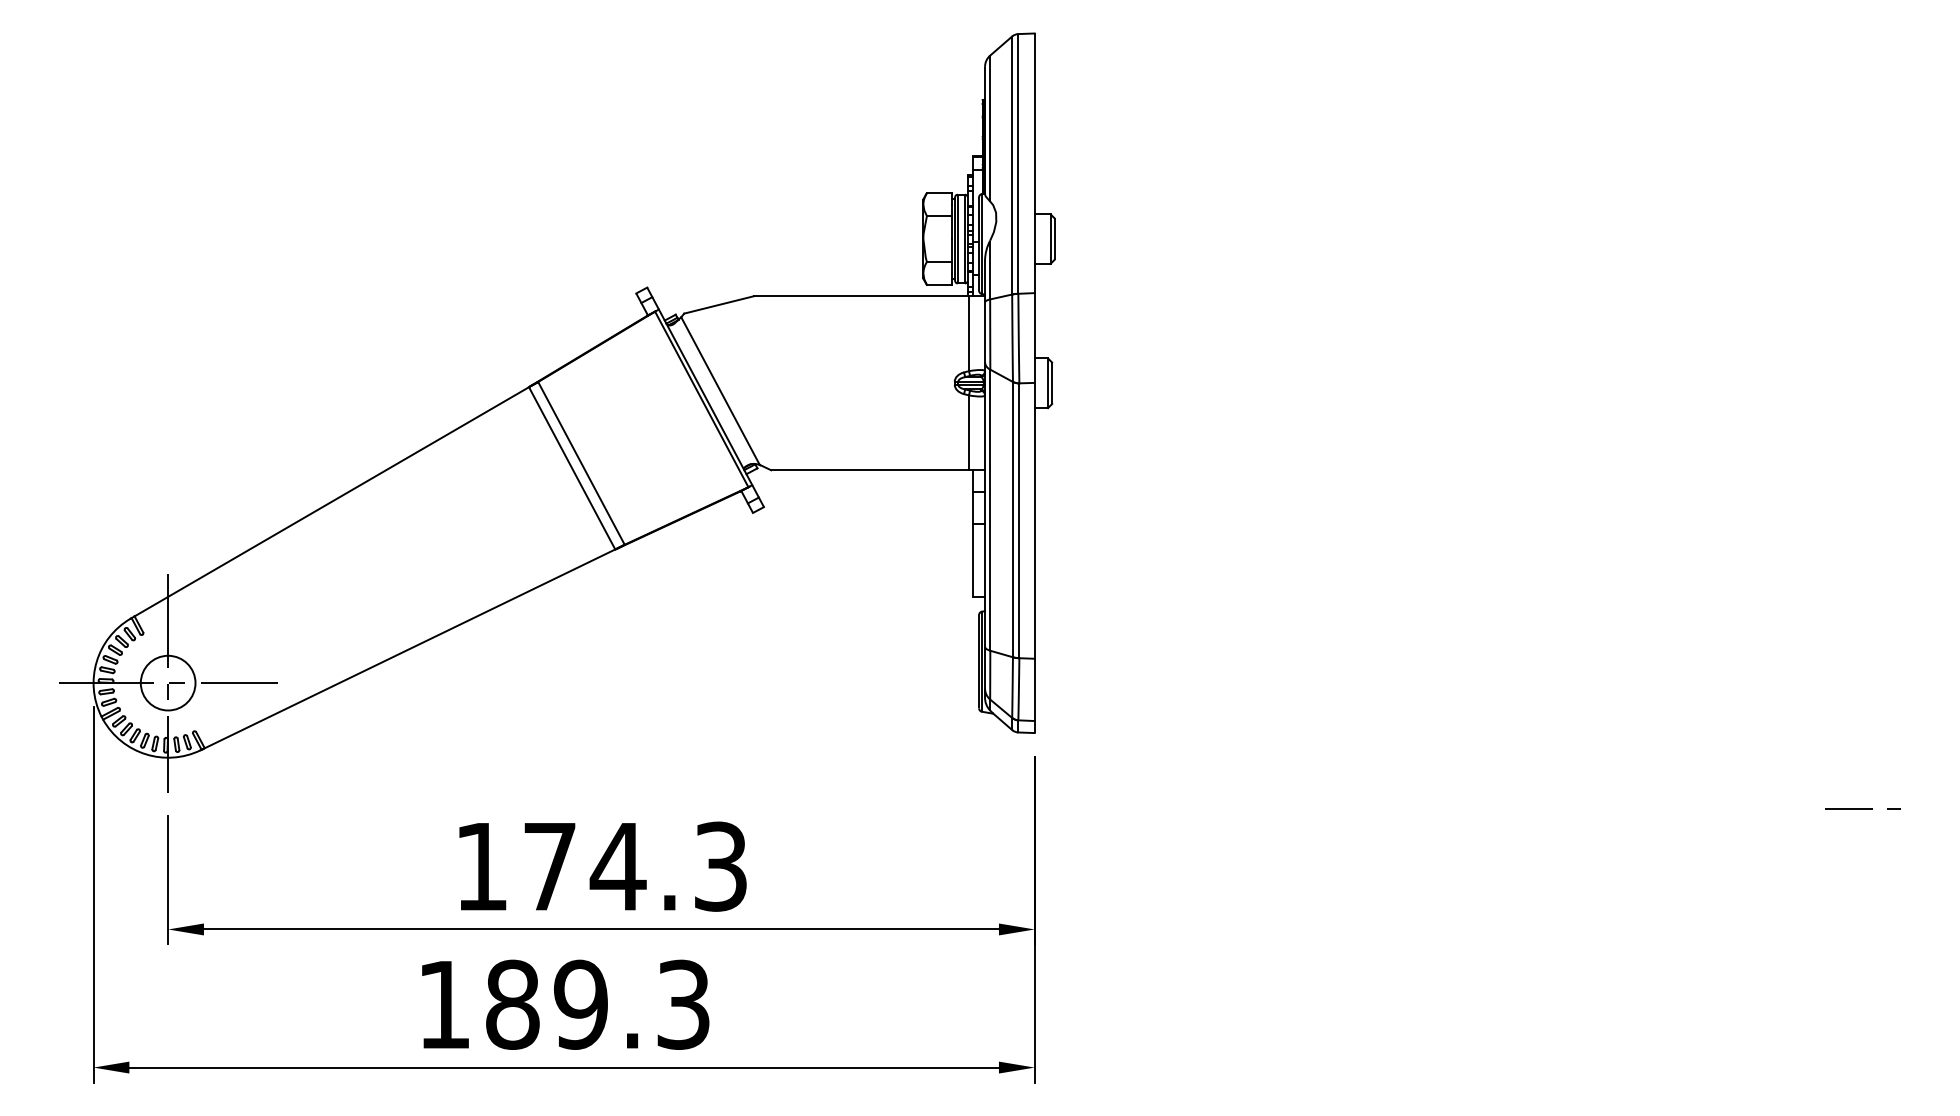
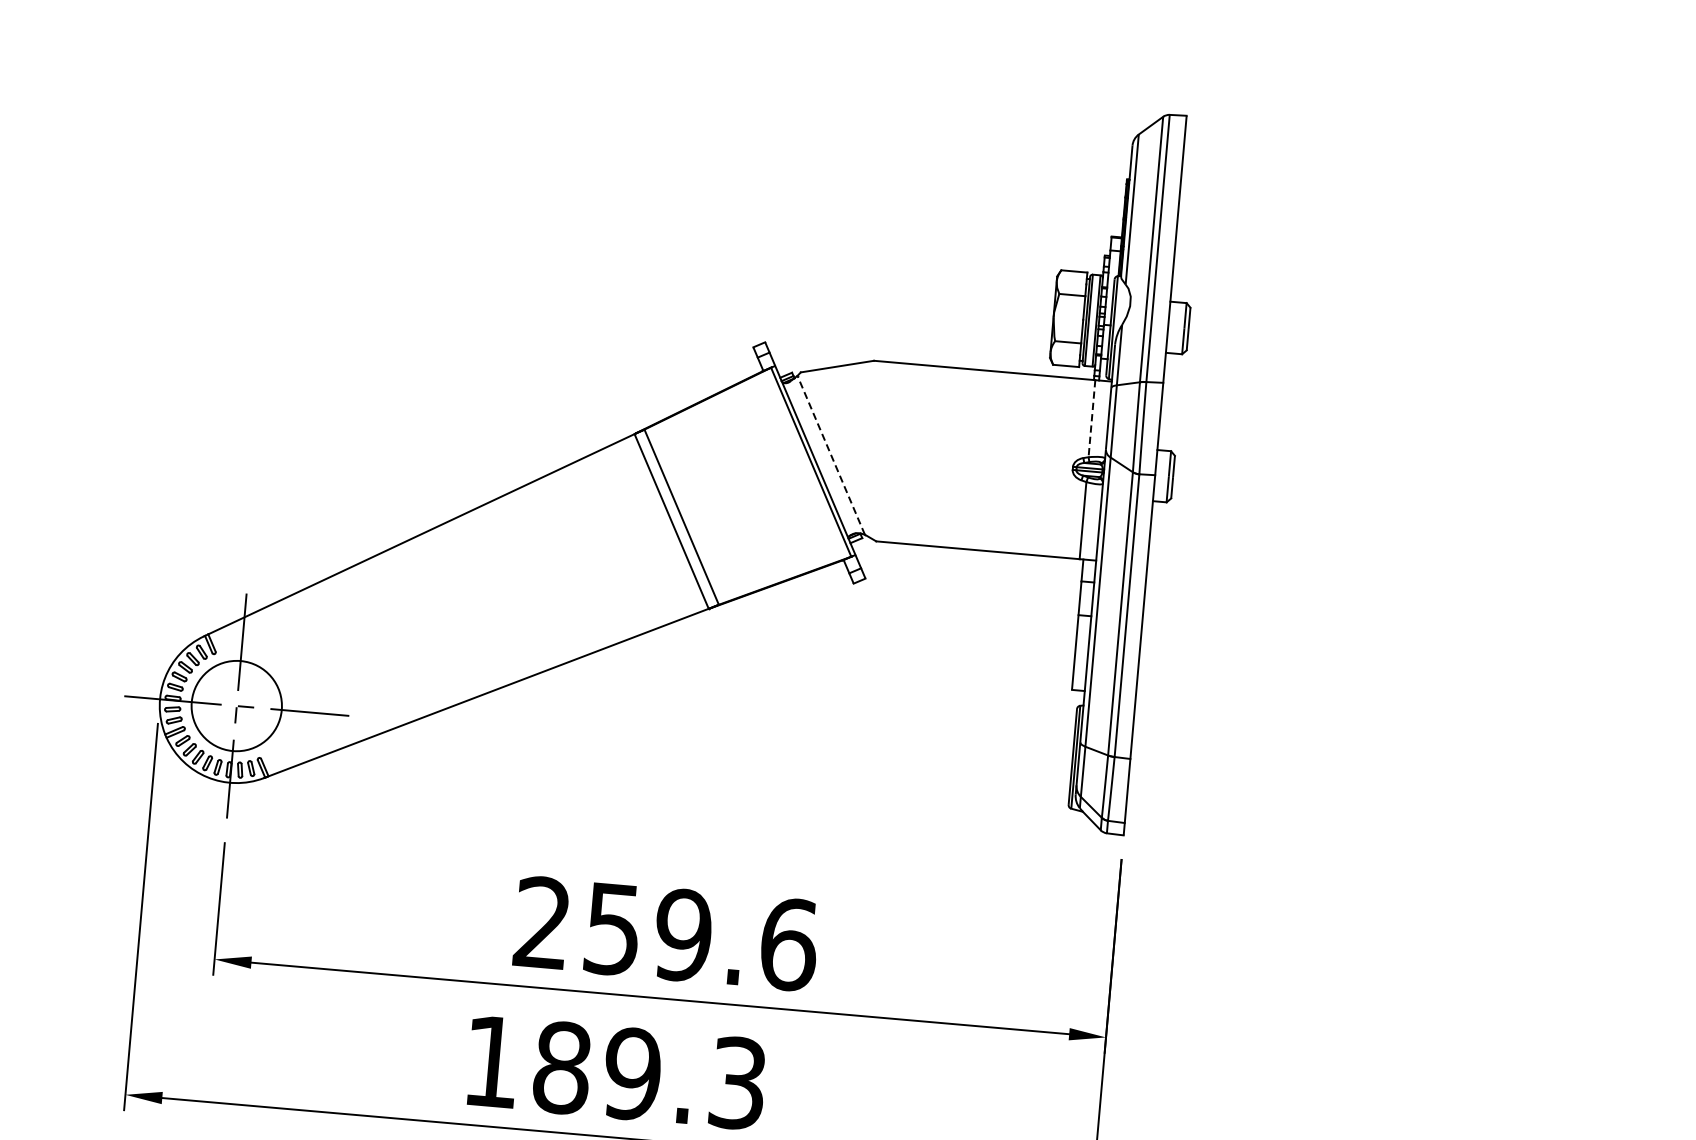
line: (968, 334) -> (1091, 419), solid -> dashed
line: (720, 391) -> (831, 455), solid -> dashed
circle: (167, 682) -> (236, 705), size x1.6
text: (601, 866) -> (666, 933), 174.3 -> 259.6

